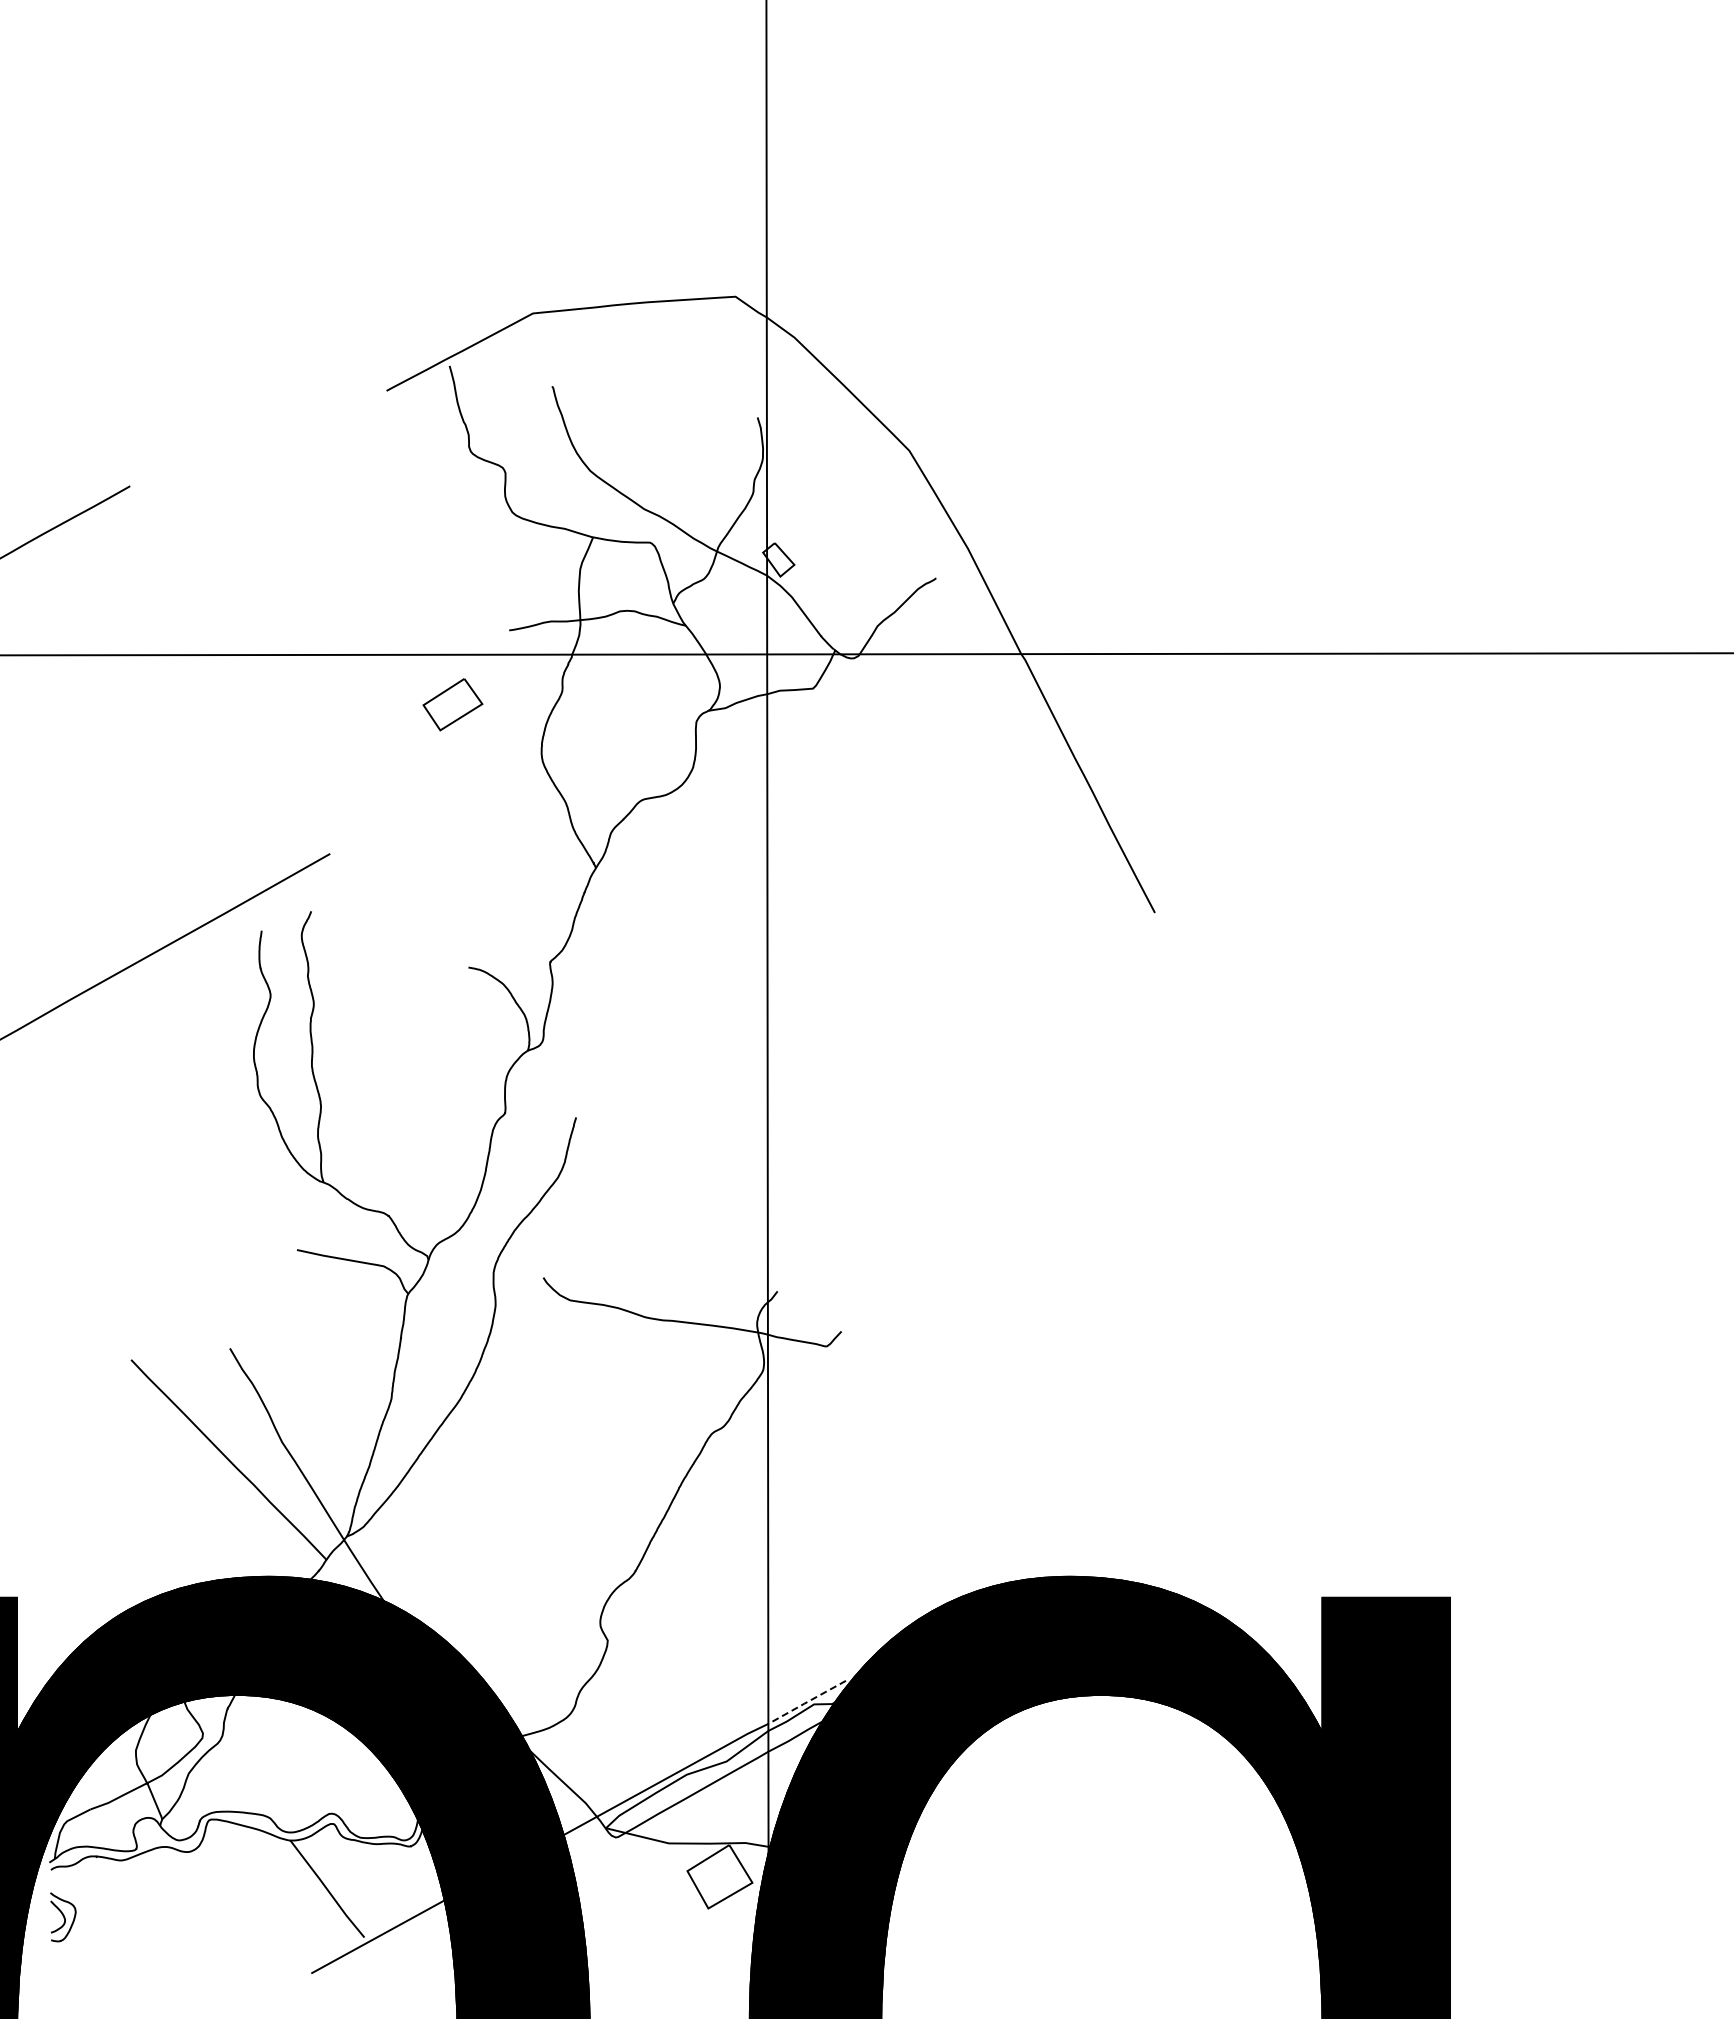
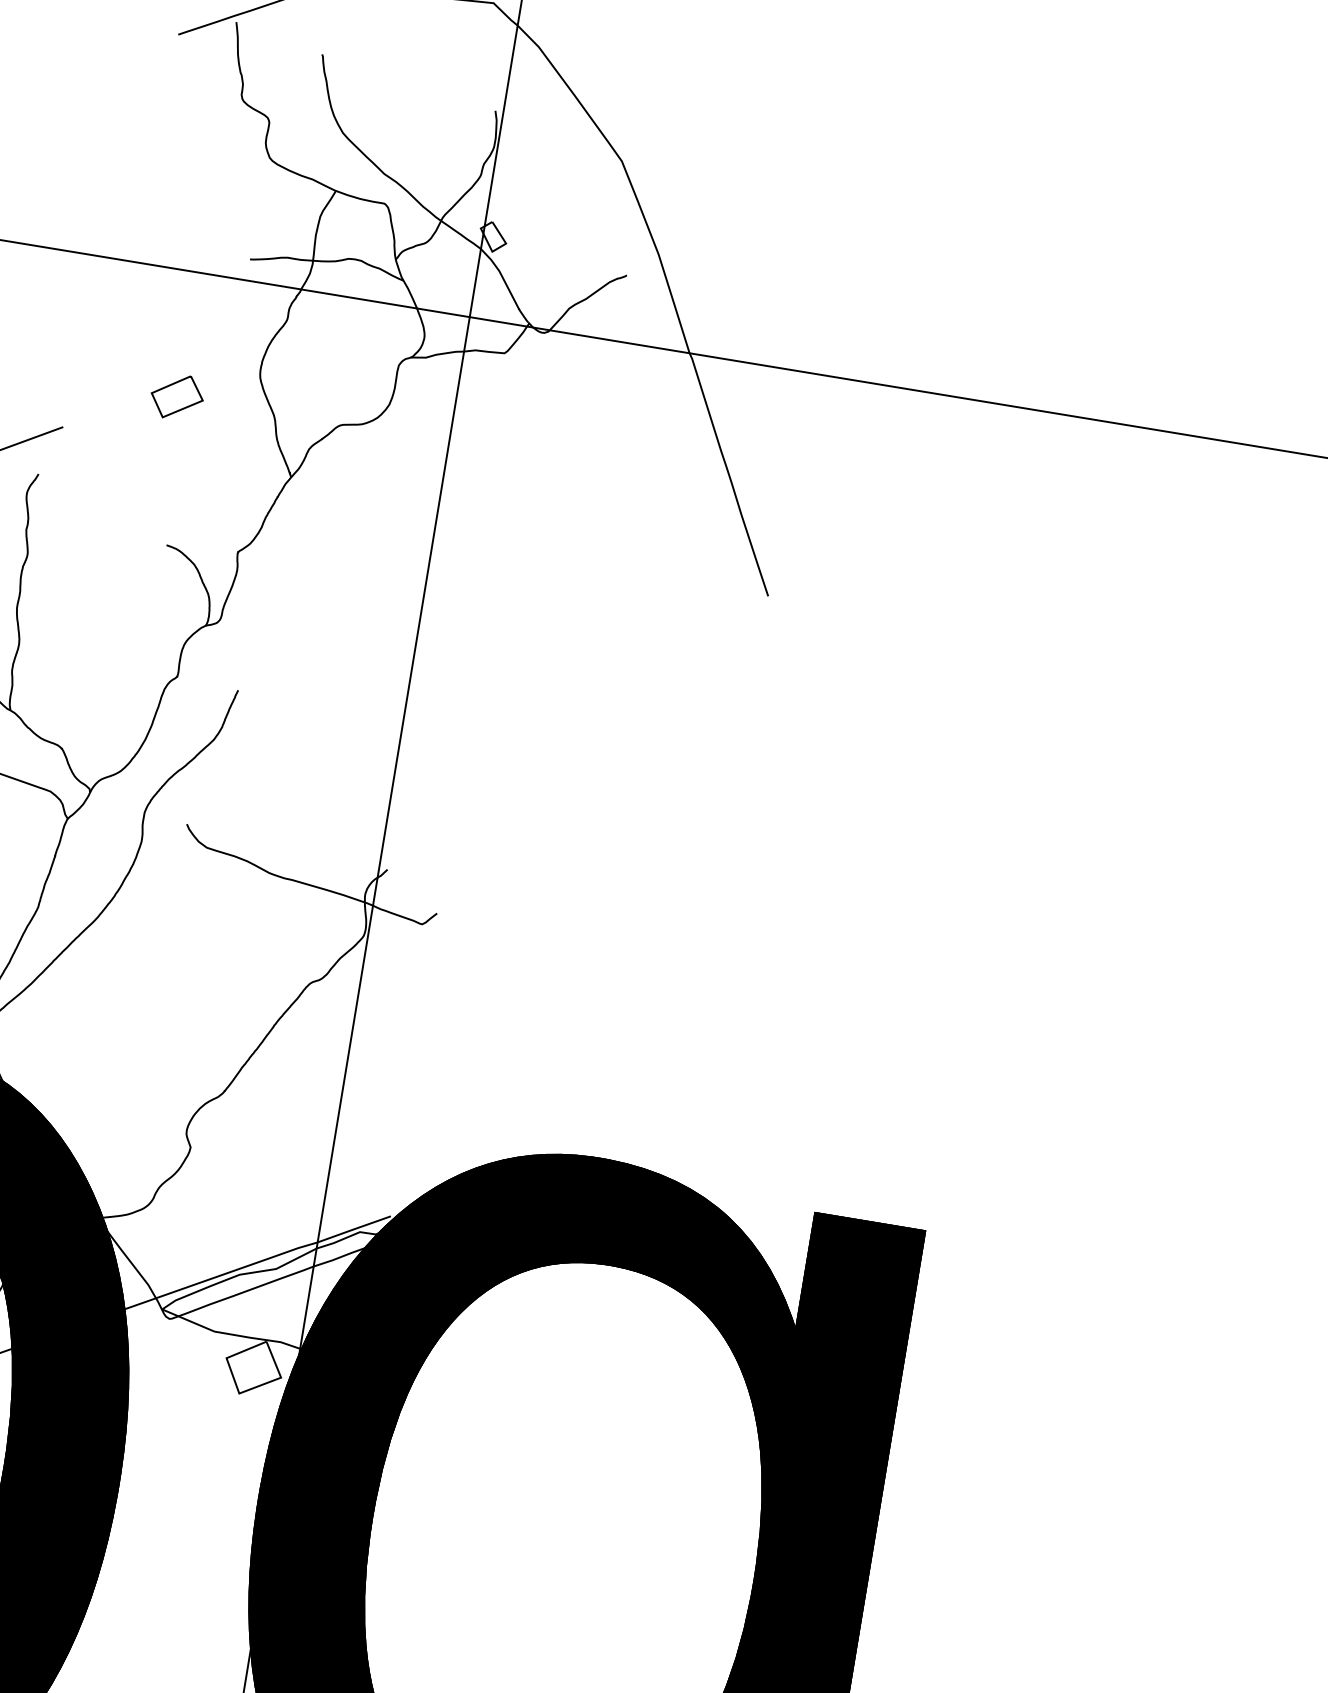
part: (452, 704) -> (176, 396), moved
line: (806, 1702) -> (353, 1229), dashed -> solid

